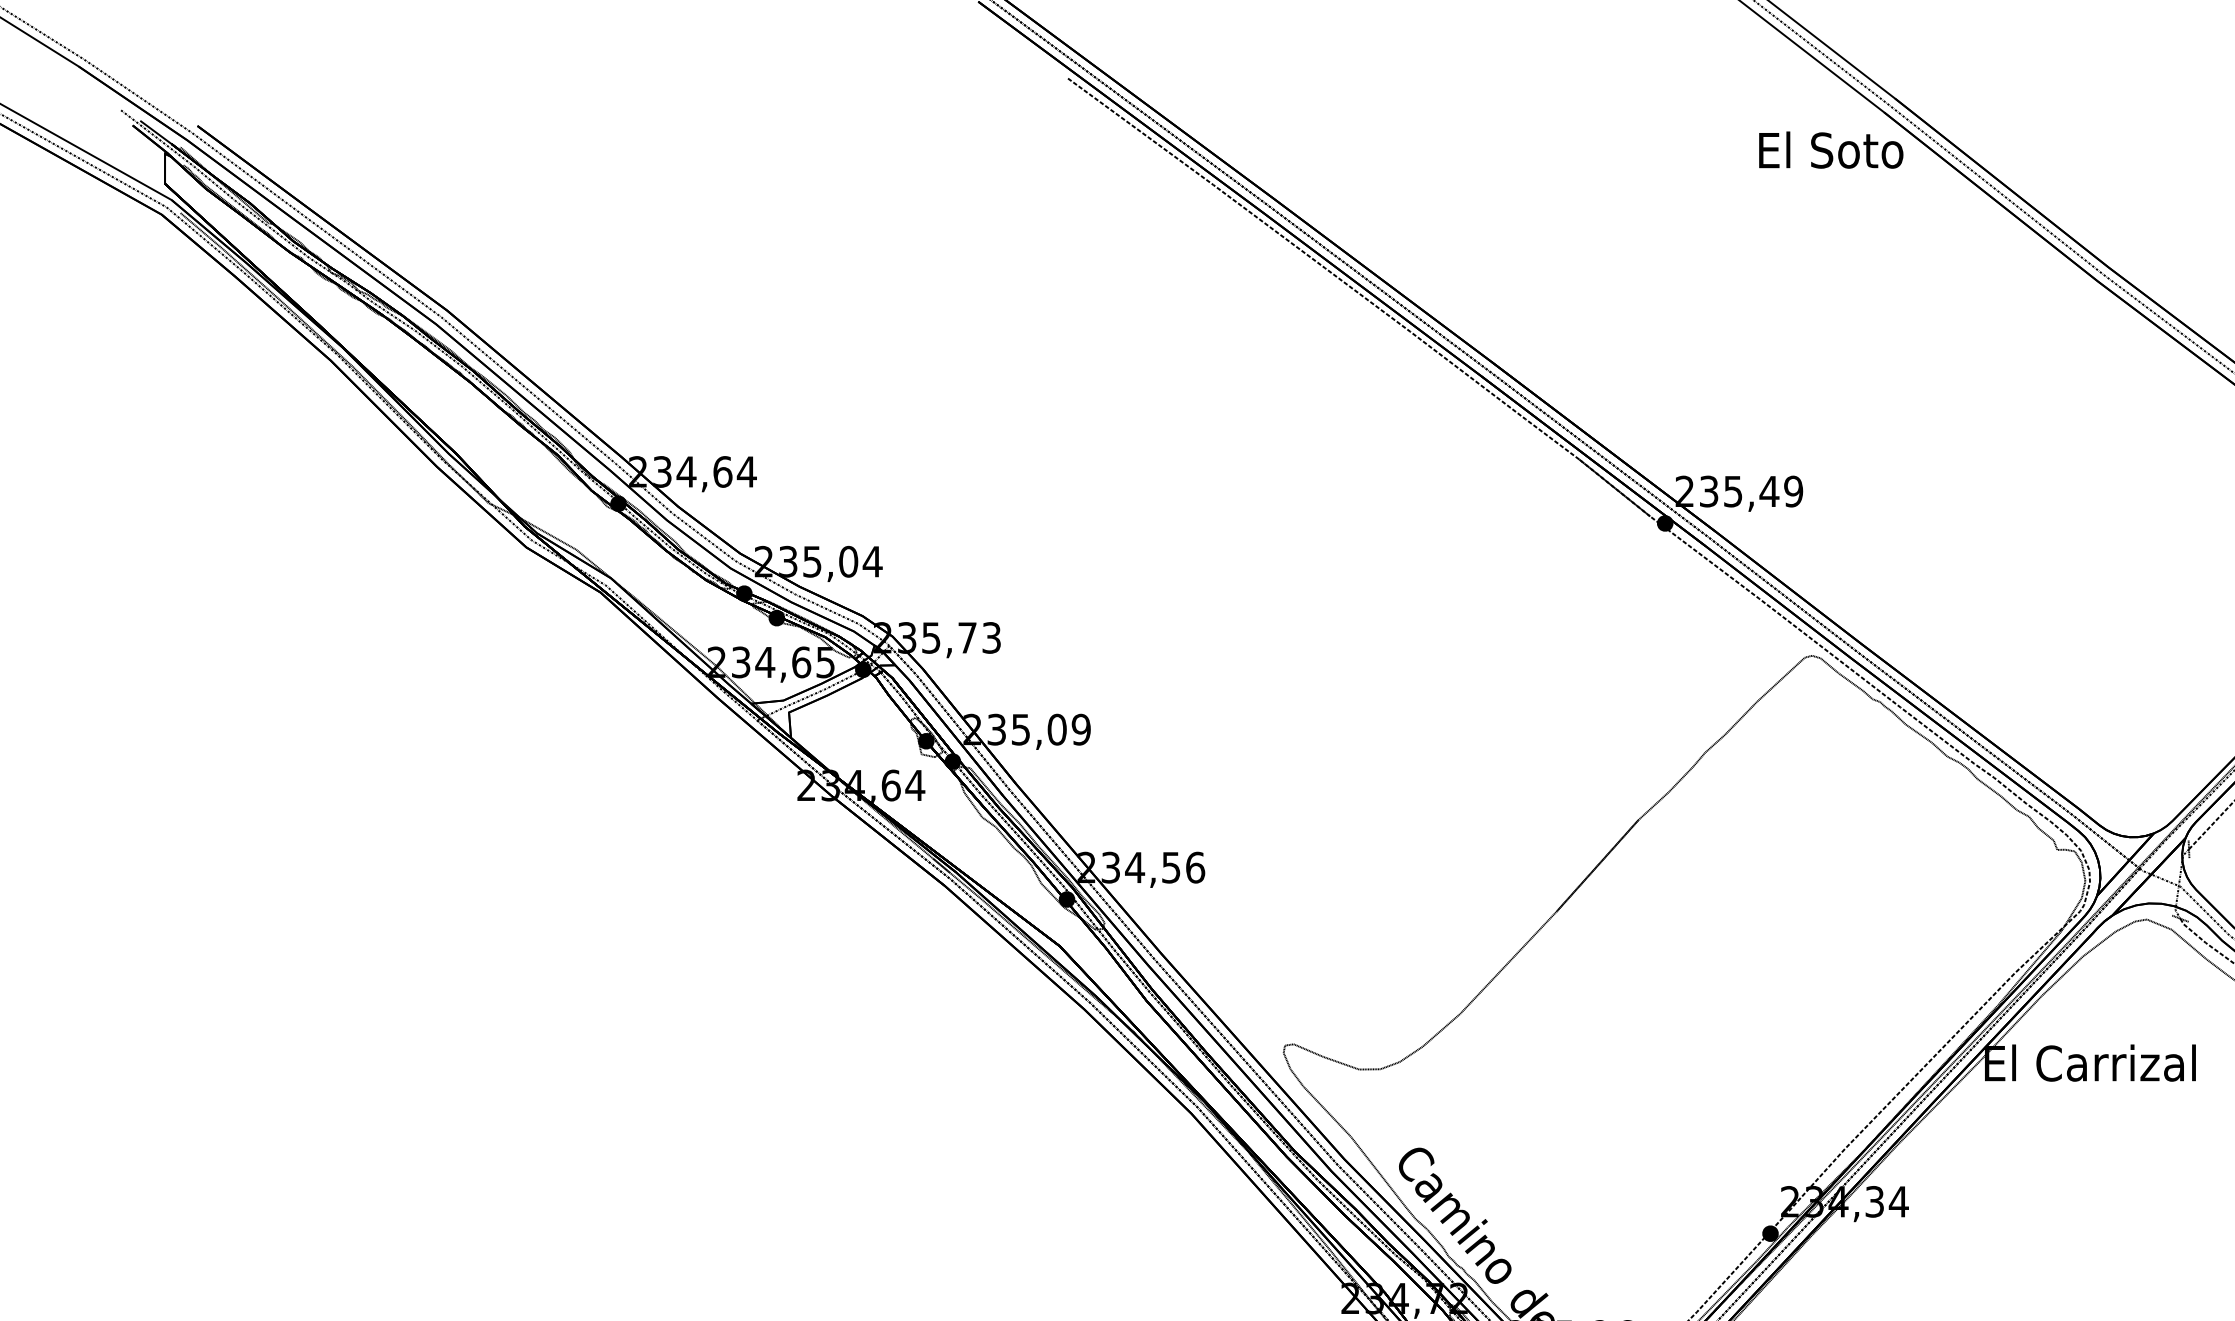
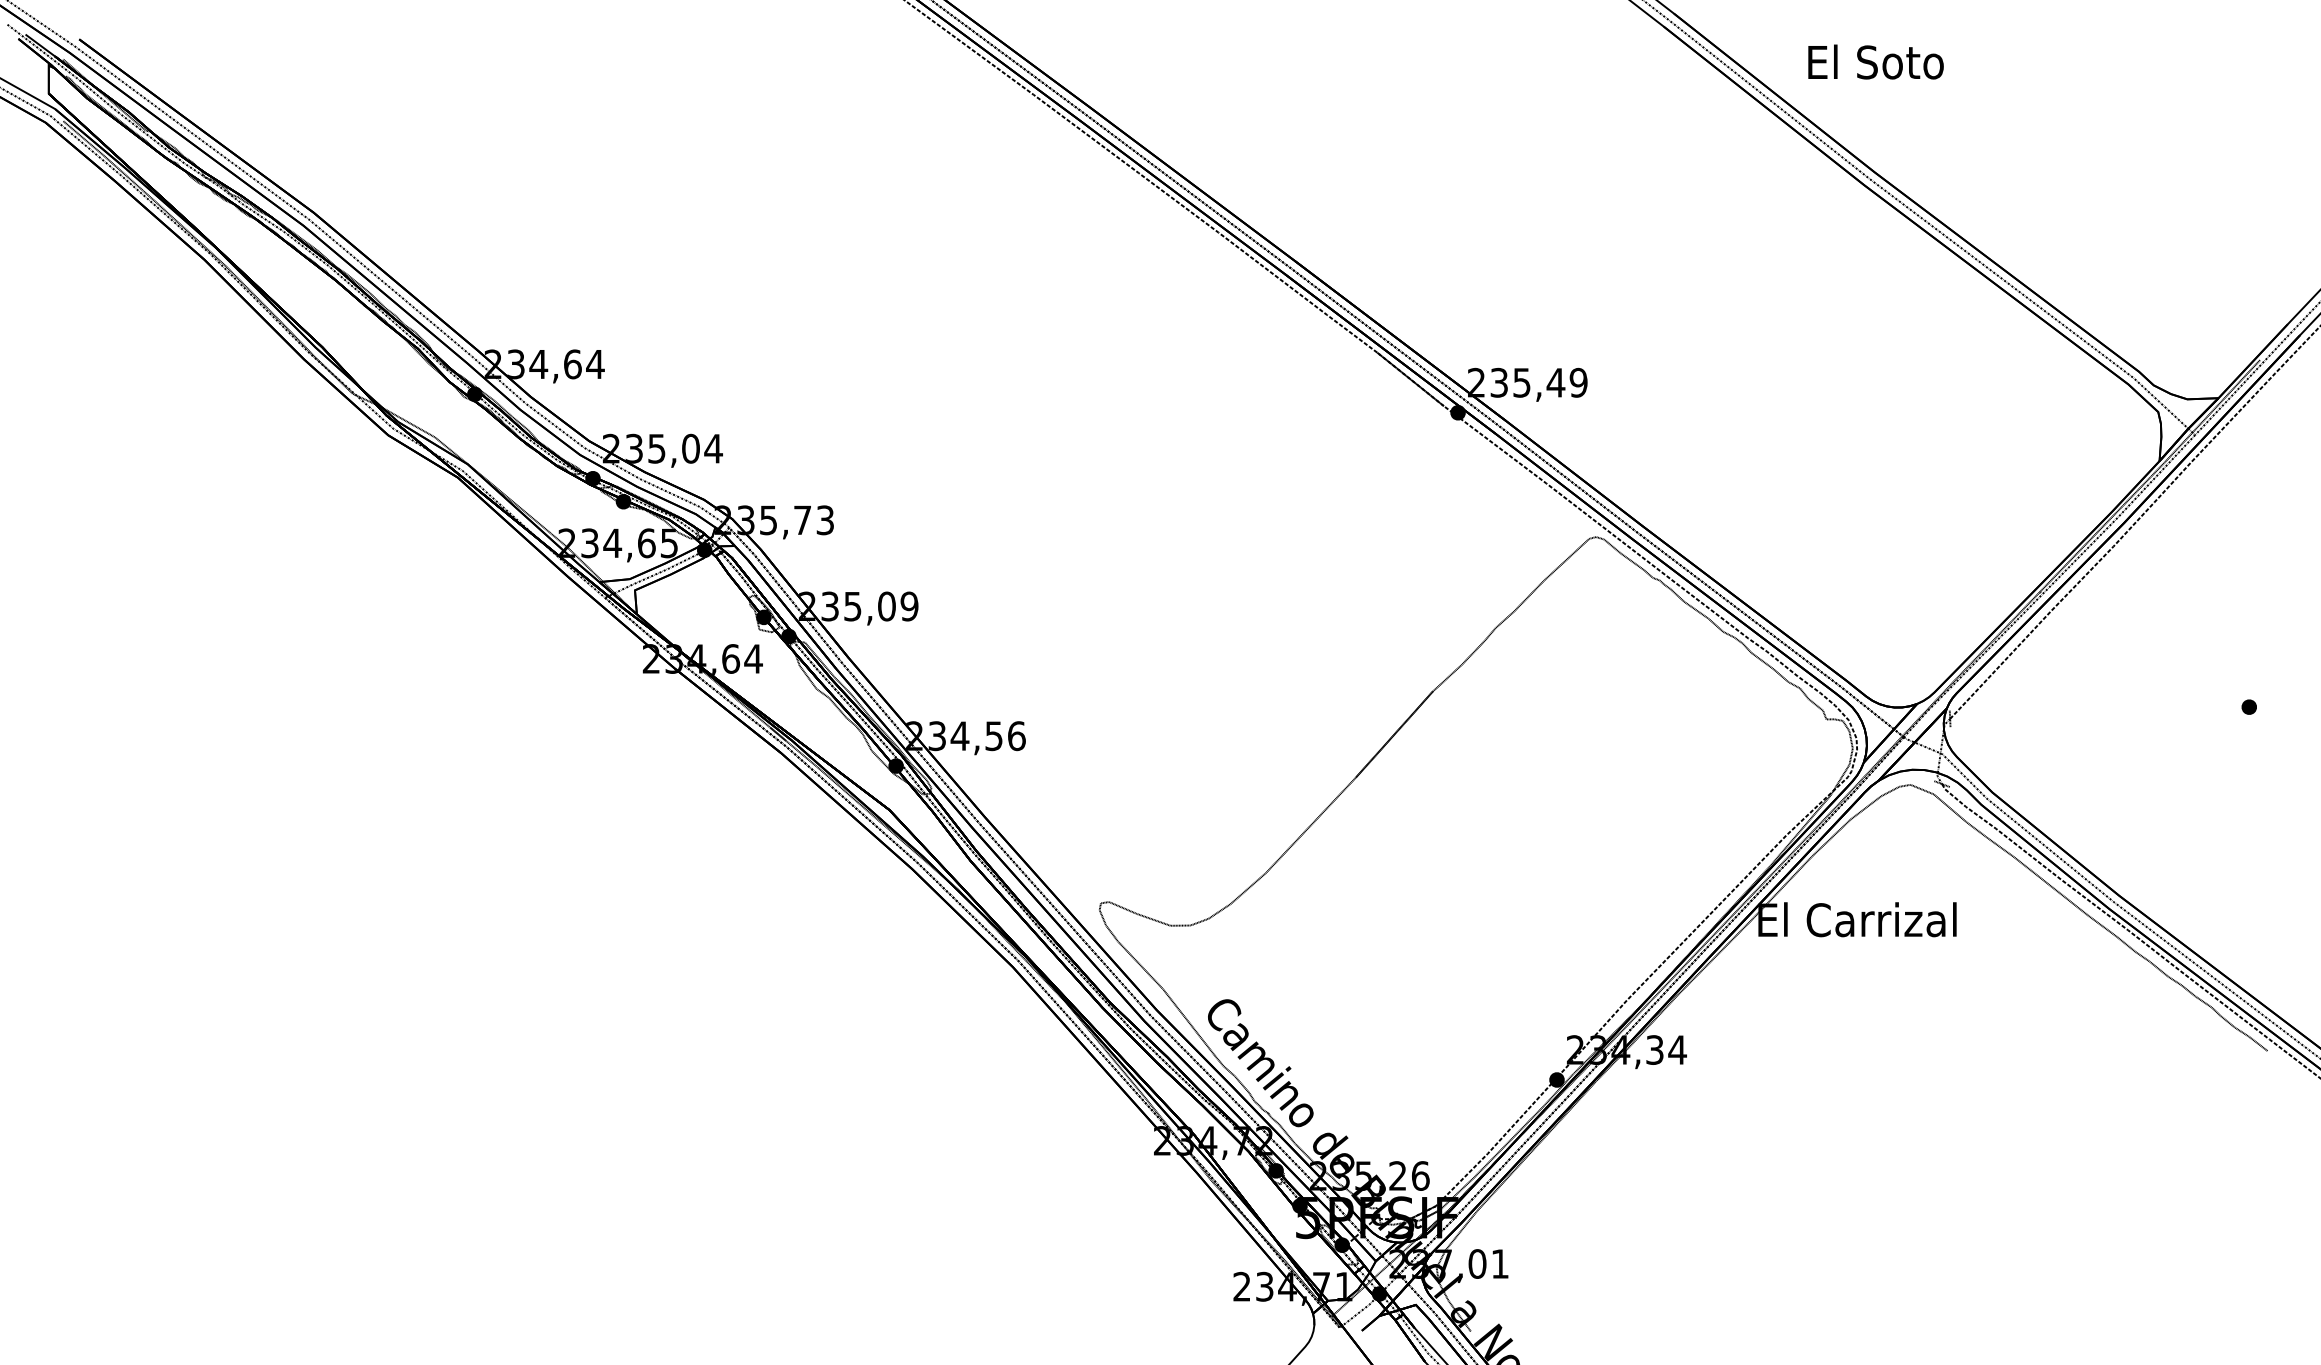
text: (1830, 149) -> (1875, 61), moved

